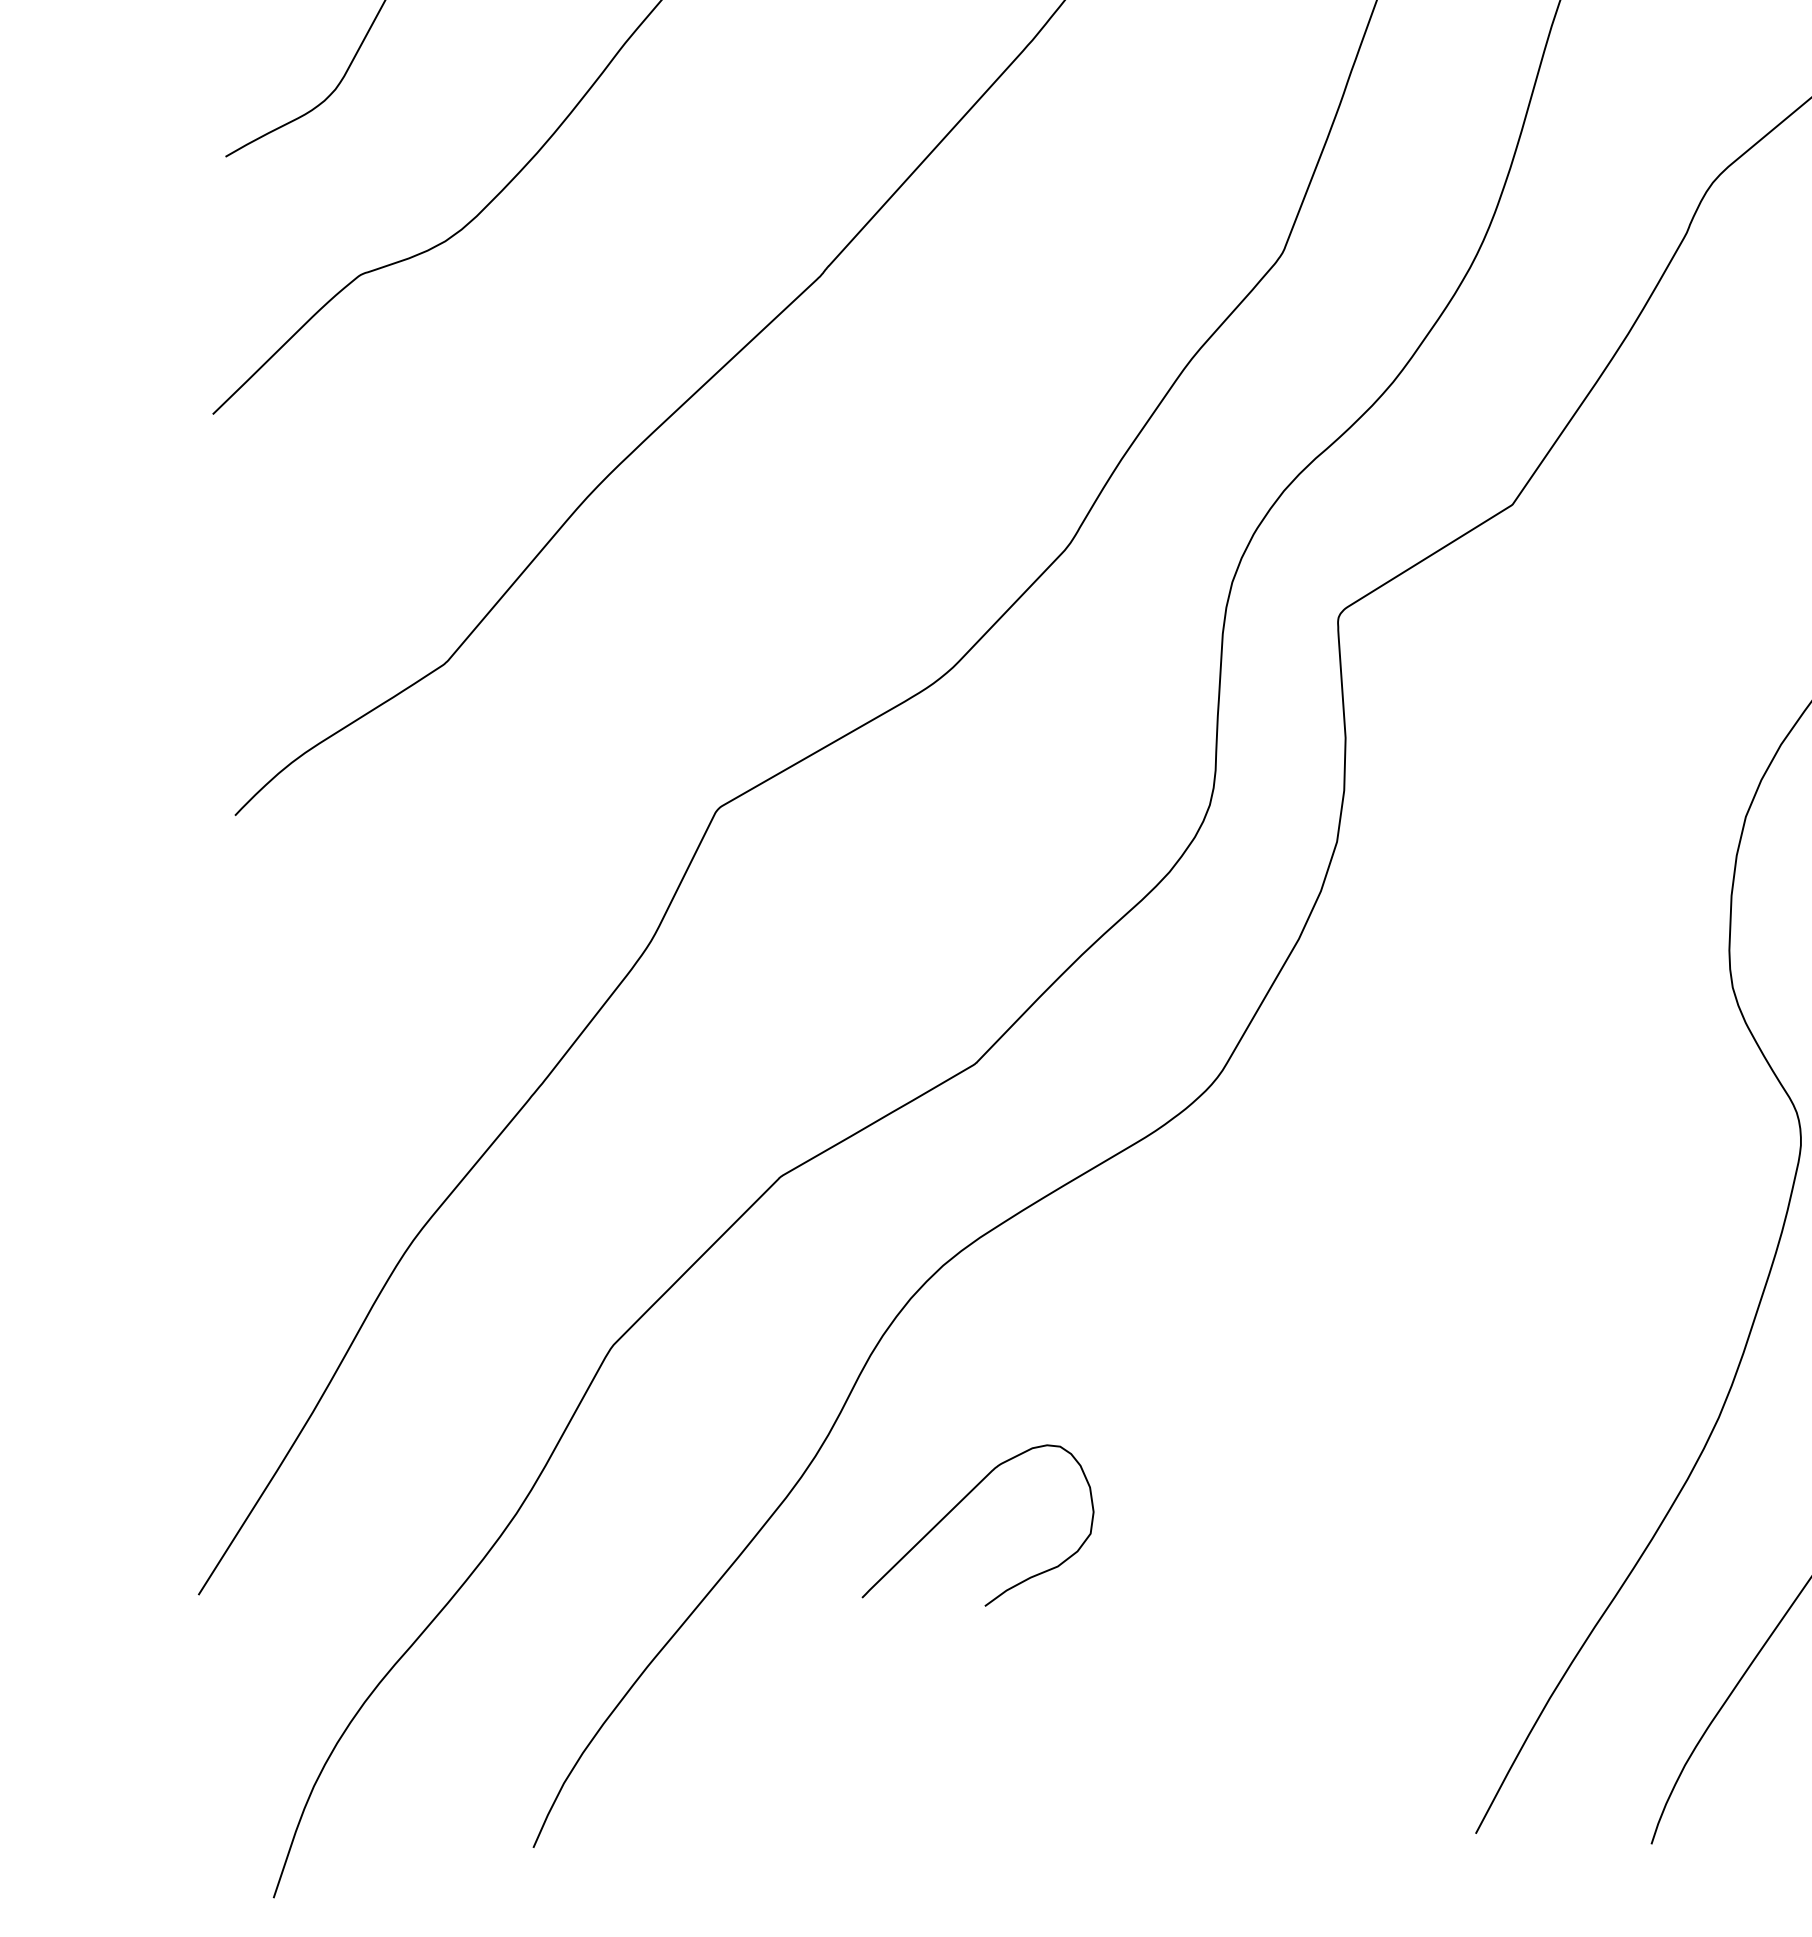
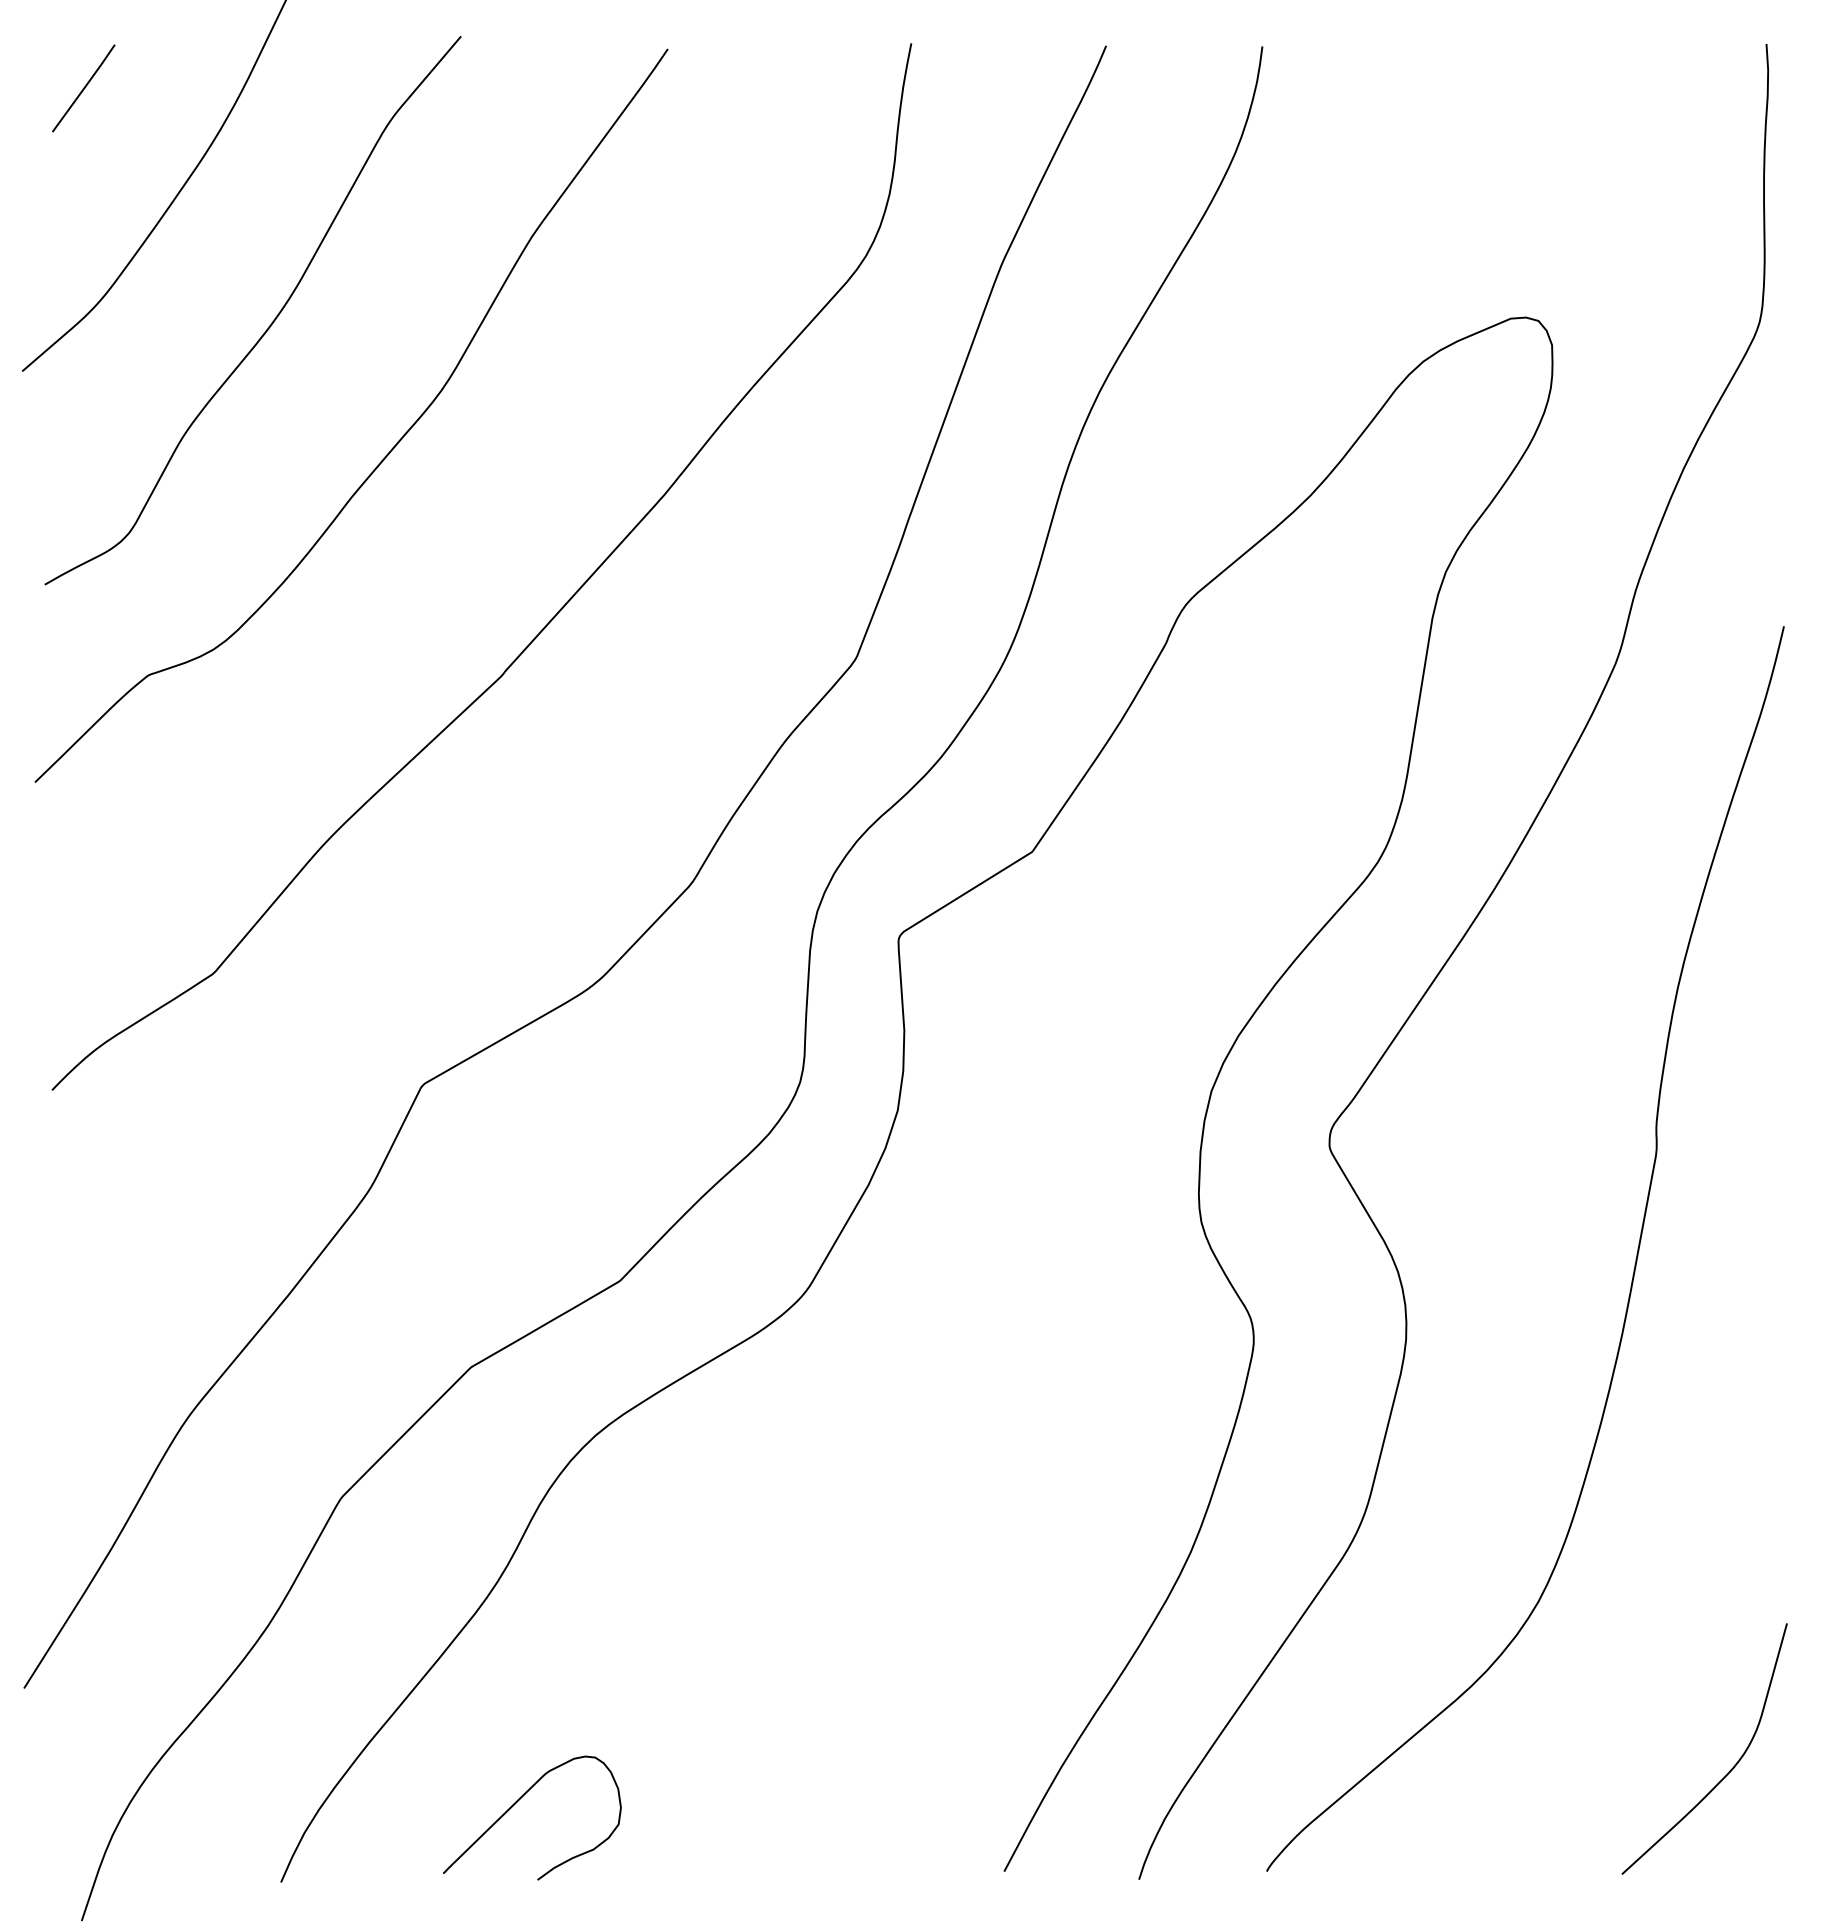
curve: (958, 1505) -> (517, 1802), moved

